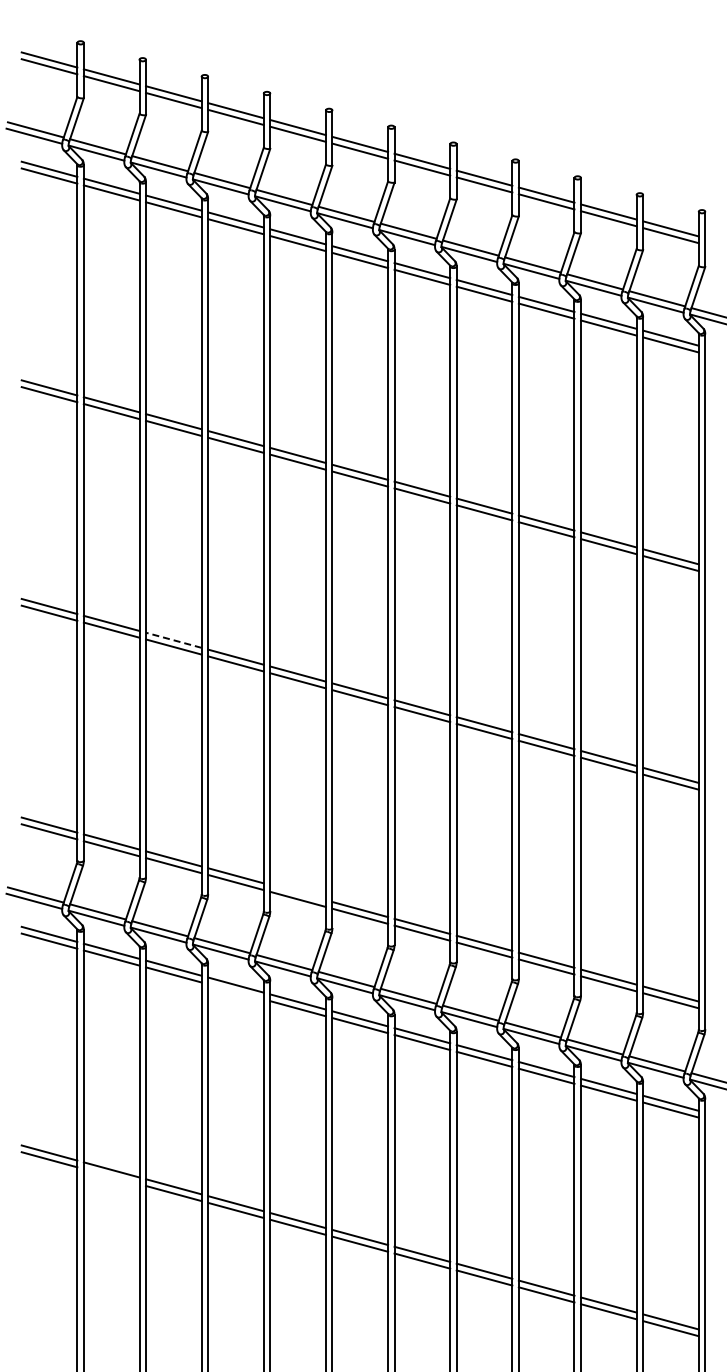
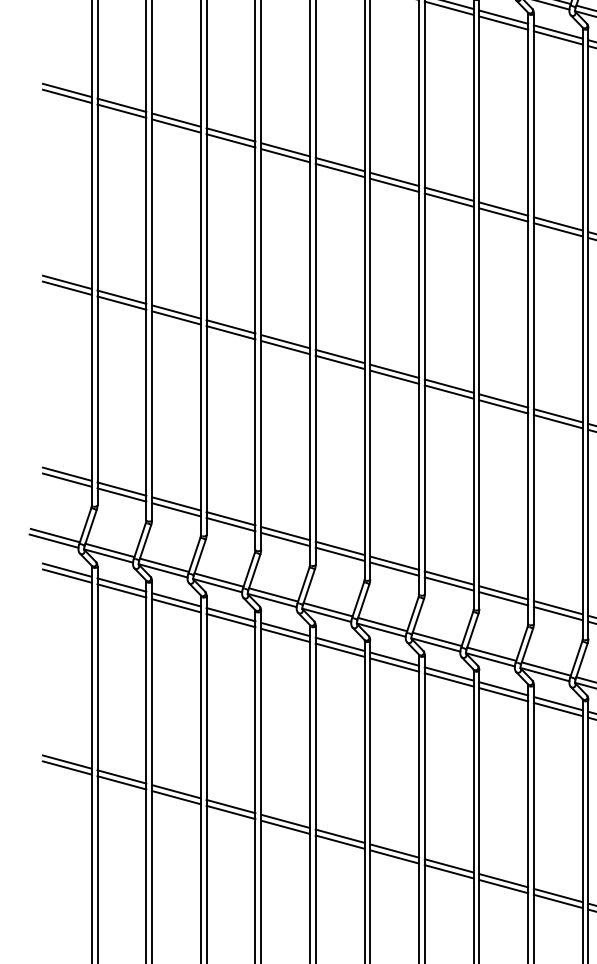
line: (173, 640) -> (176, 312), dashed -> solid
line: (297, 892) -> (285, 533), added
line: (235, 991) -> (230, 620), added
line: (111, 1176) -> (121, 782), added

